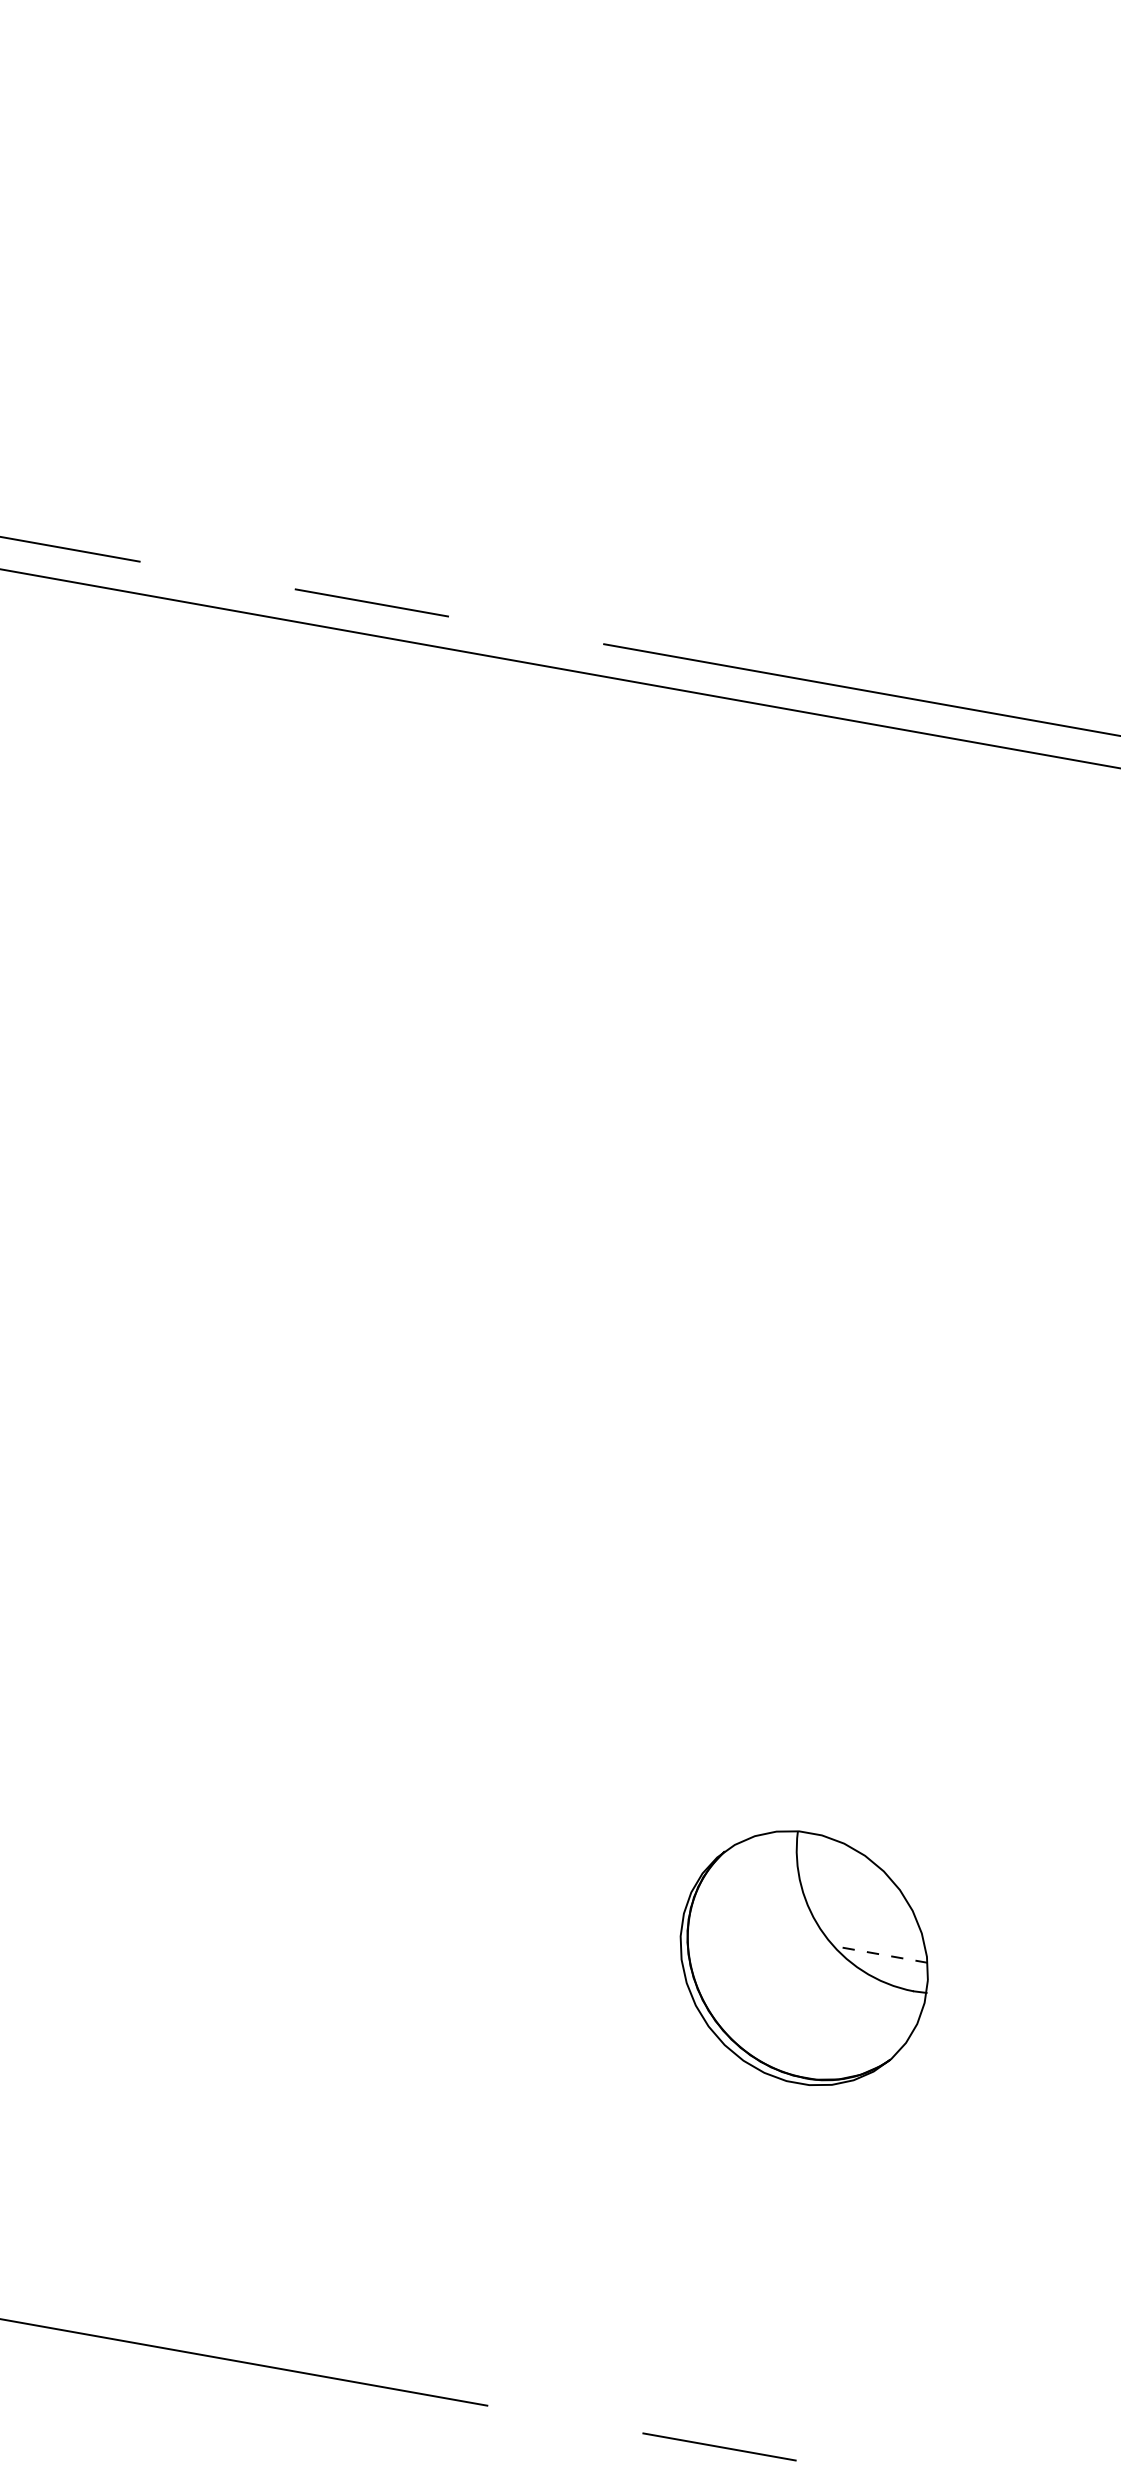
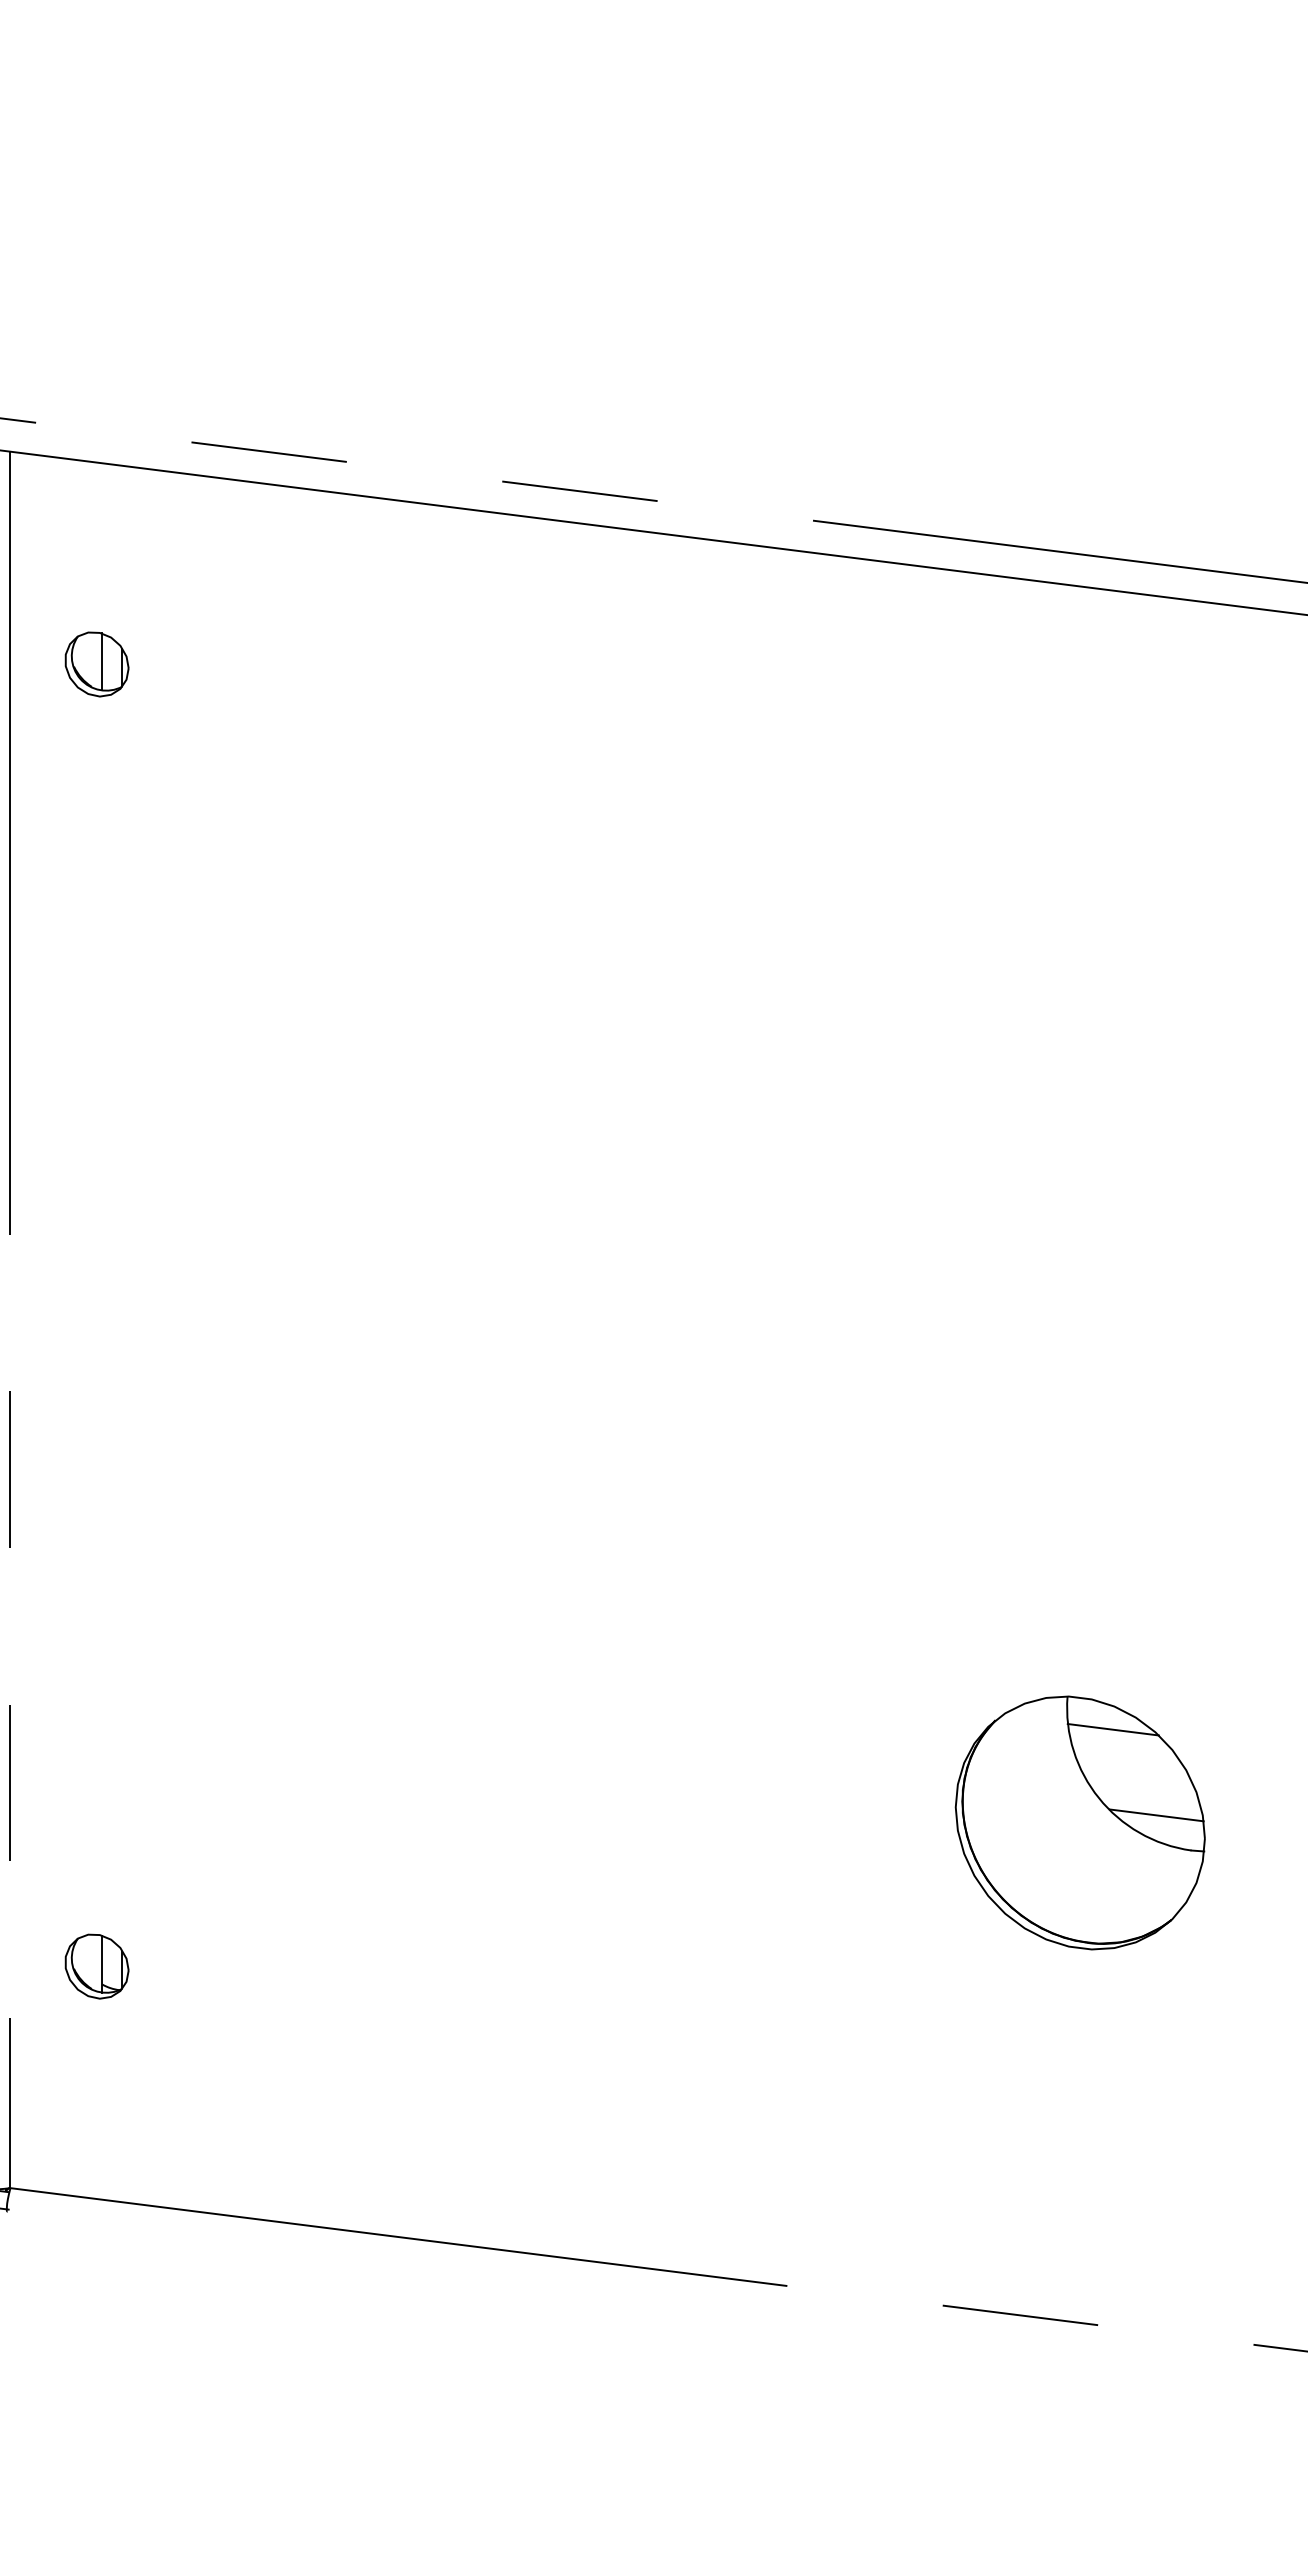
line: (841, 1866) -> (1112, 1729), added
line: (880, 1954) -> (1156, 1815), dashed -> solid

